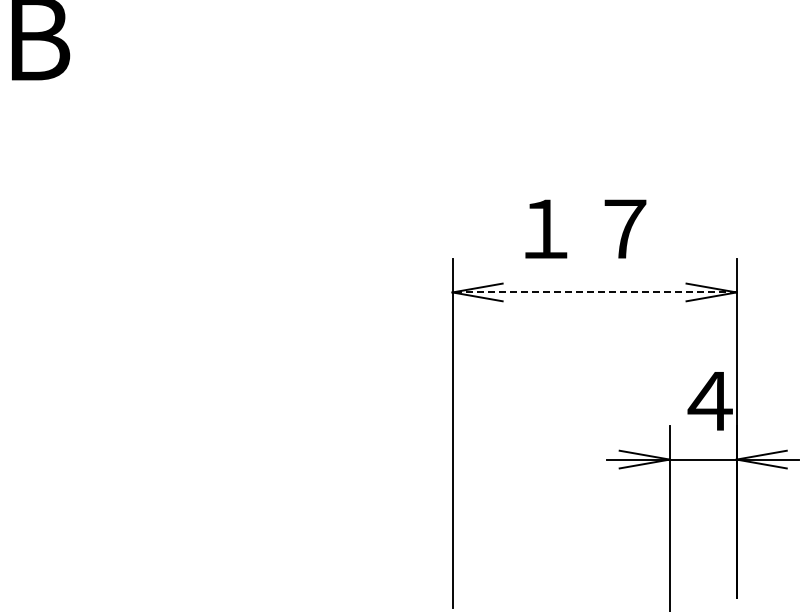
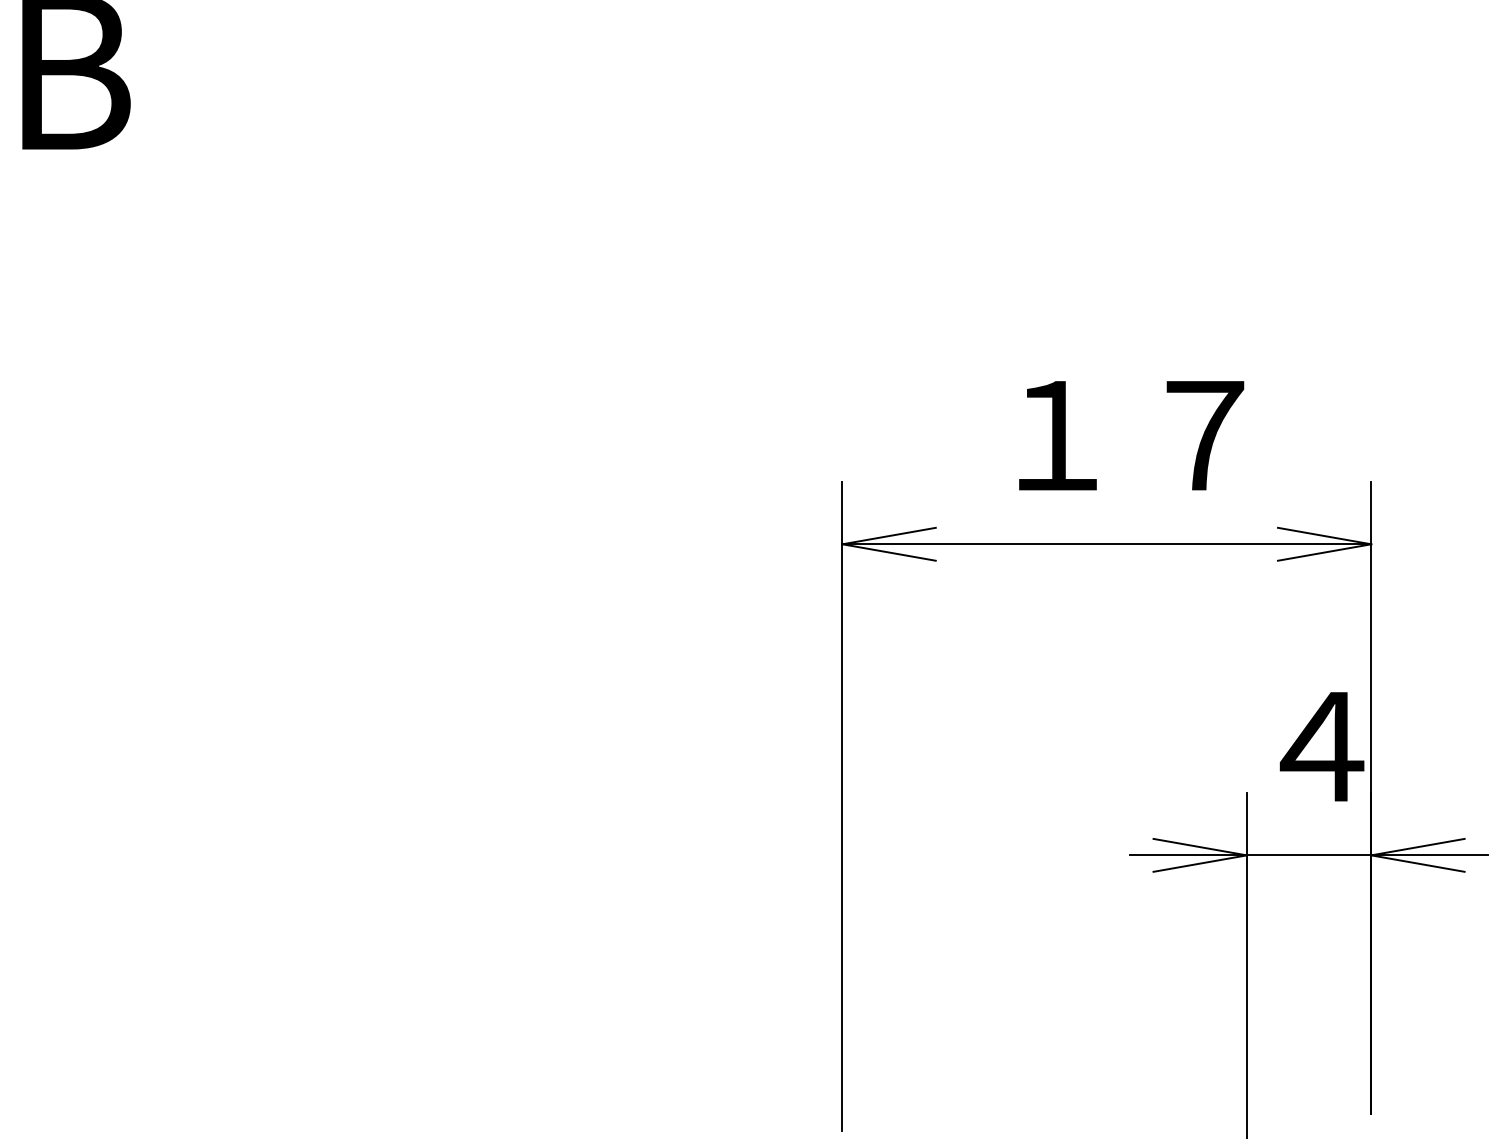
text: (585, 228) -> (1130, 434), moved
line: (594, 292) -> (1106, 544), dashed -> solid

